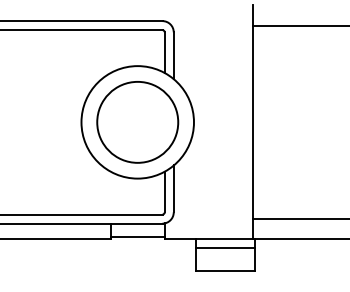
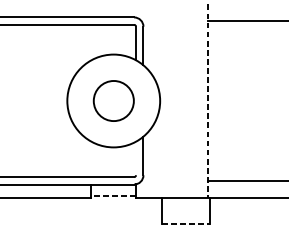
circle: (137, 122) -> (113, 101), size x0.6
line: (252, 122) -> (208, 101), solid -> dashed
line: (164, 191) -> (135, 158), removed
line: (137, 237) -> (113, 195), solid -> dashed
line: (225, 248) -> (186, 205), removed
line: (226, 270) -> (186, 223), solid -> dashed

